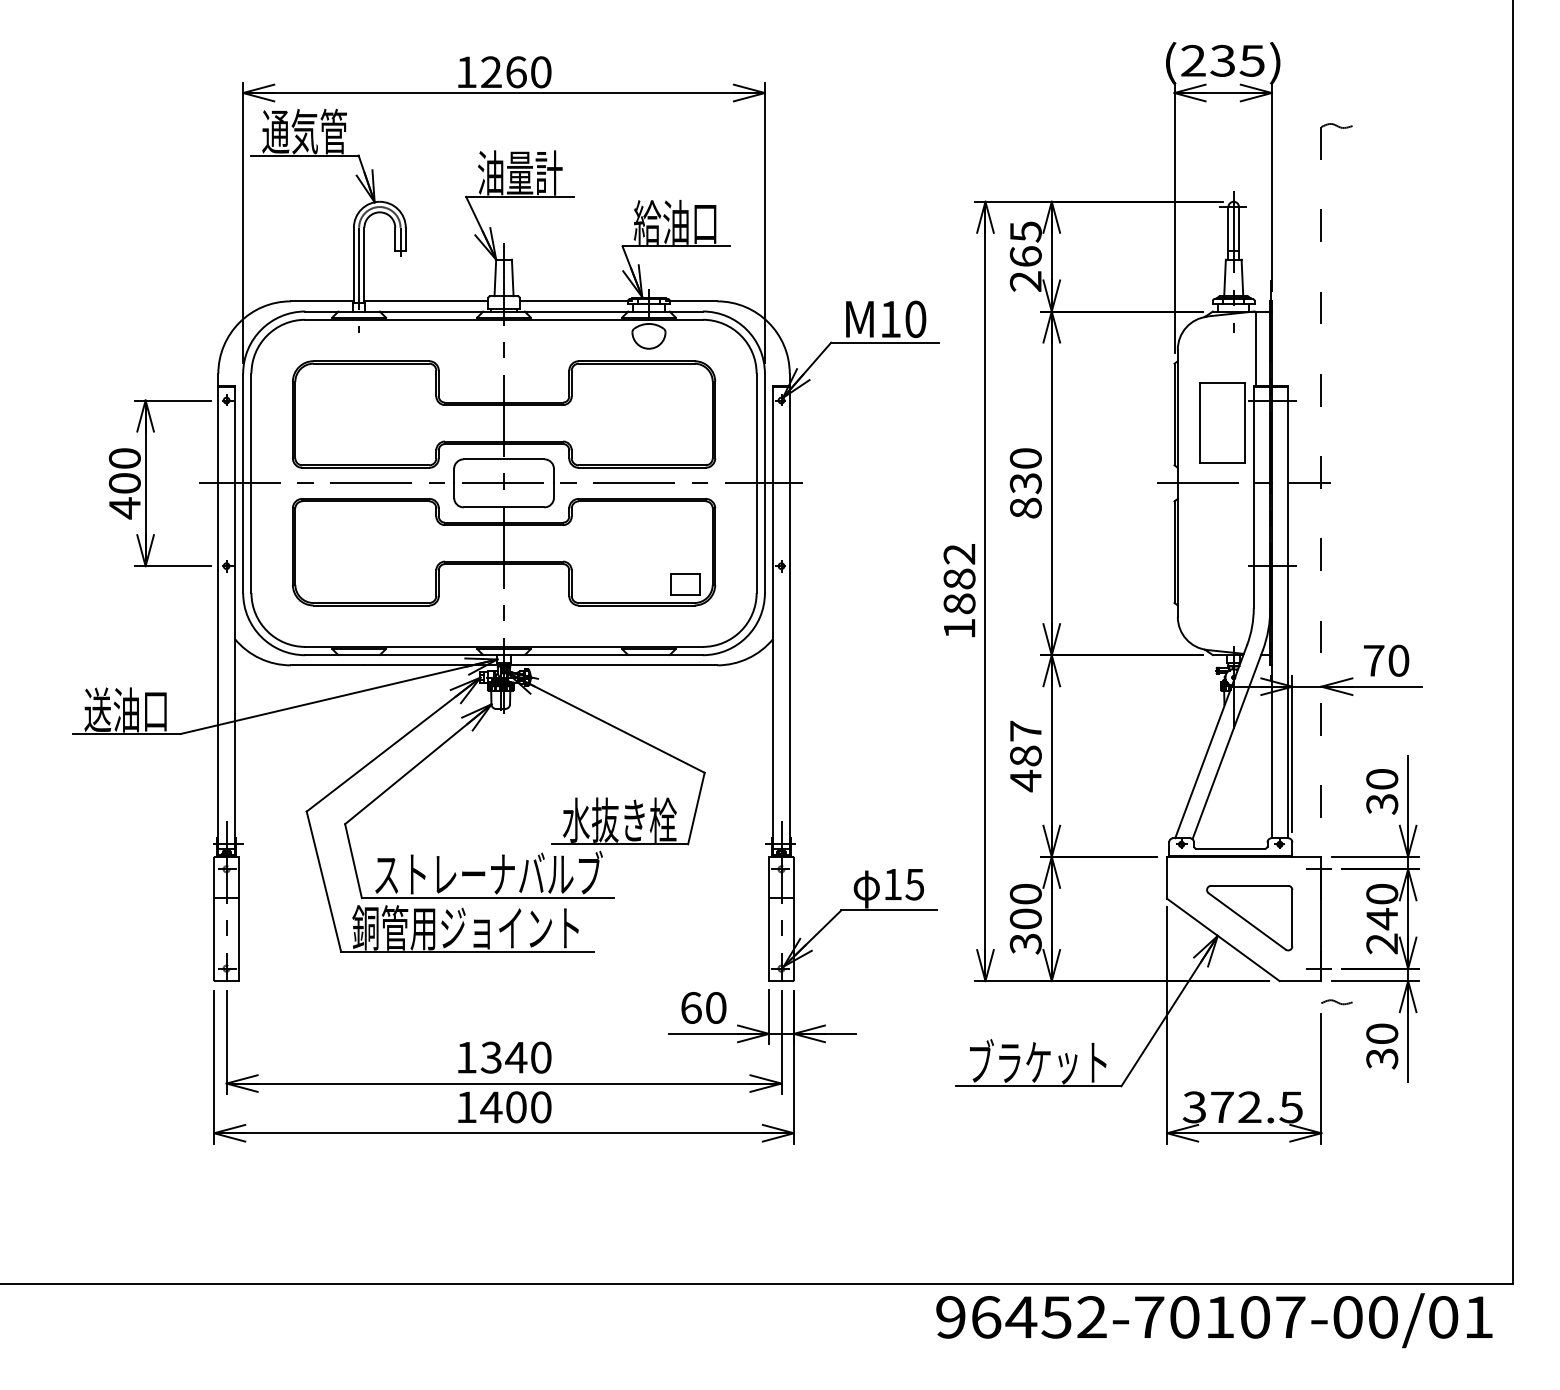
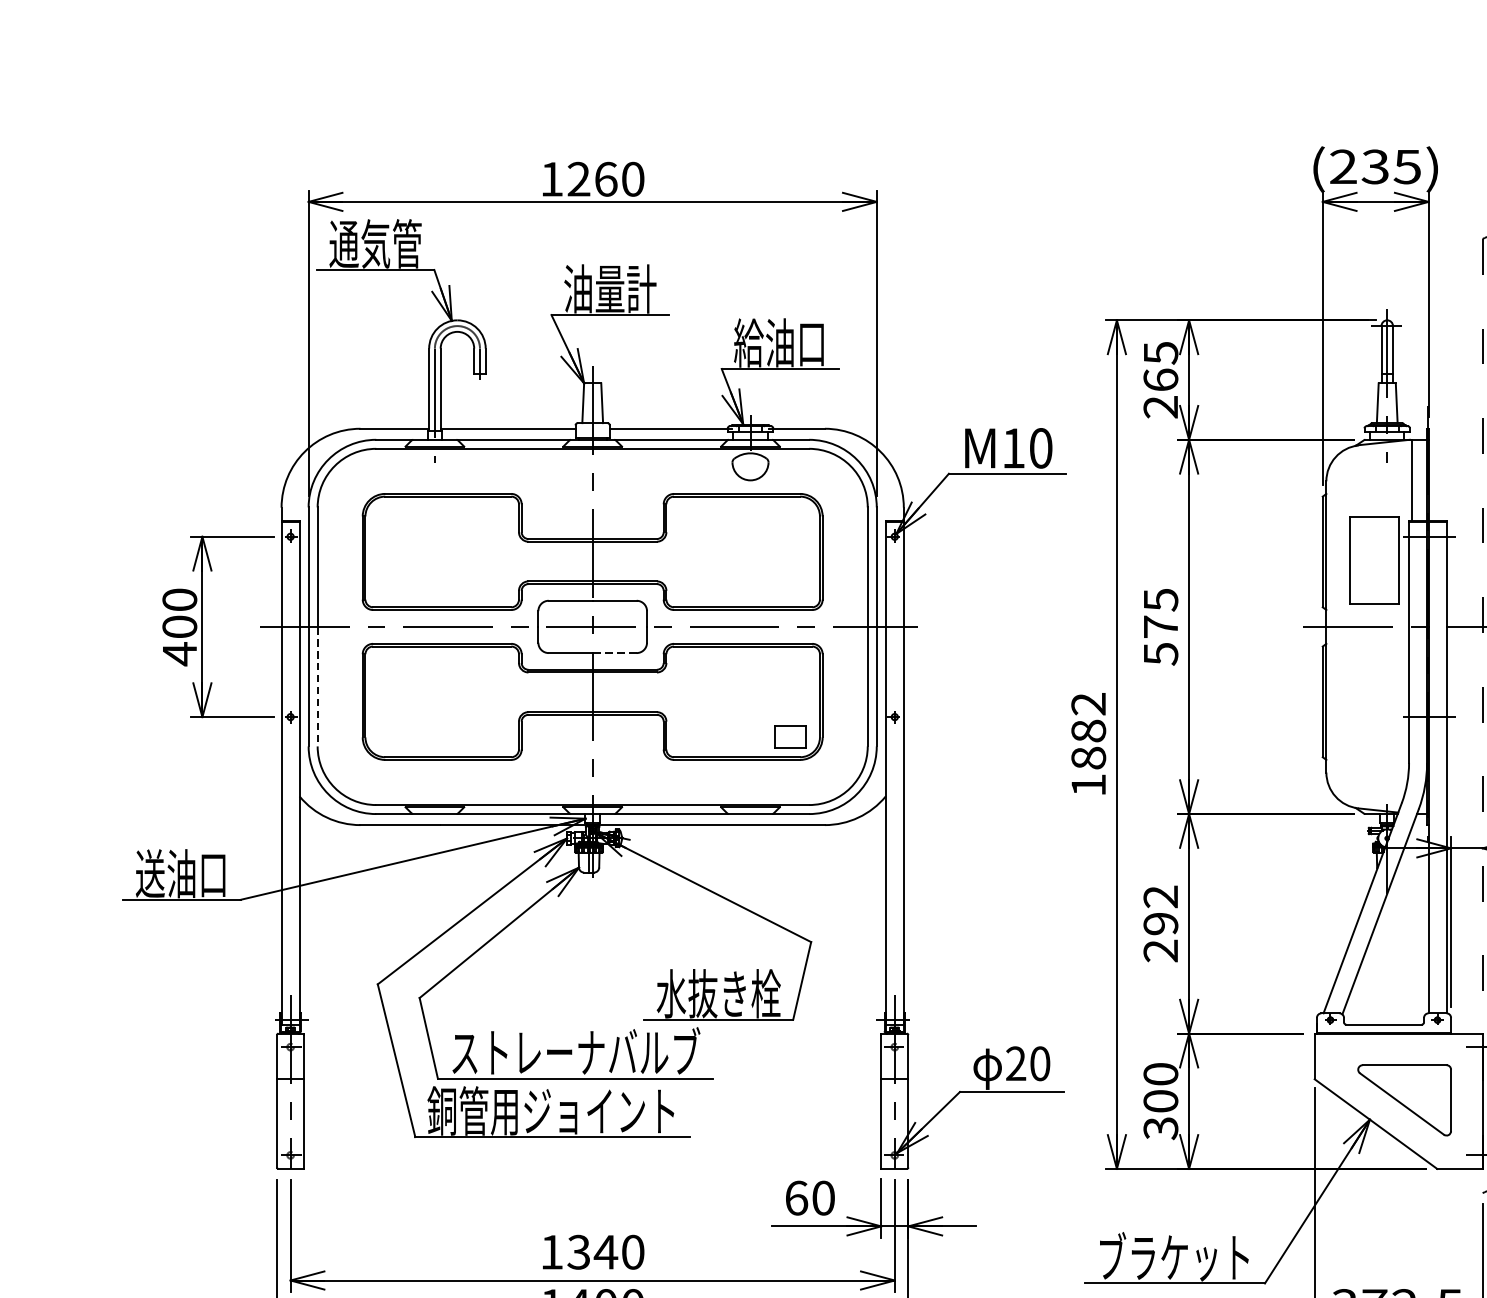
text: (1025, 483) -> (1160, 627), 830 -> 575
line: (523, 507) -> (613, 653), solid -> dashed
line: (251, 538) -> (317, 686), solid -> dashed
text: (1025, 756) -> (1160, 924), 487 -> 292
text: (903, 884) -> (1027, 1063), 15 -> 20

